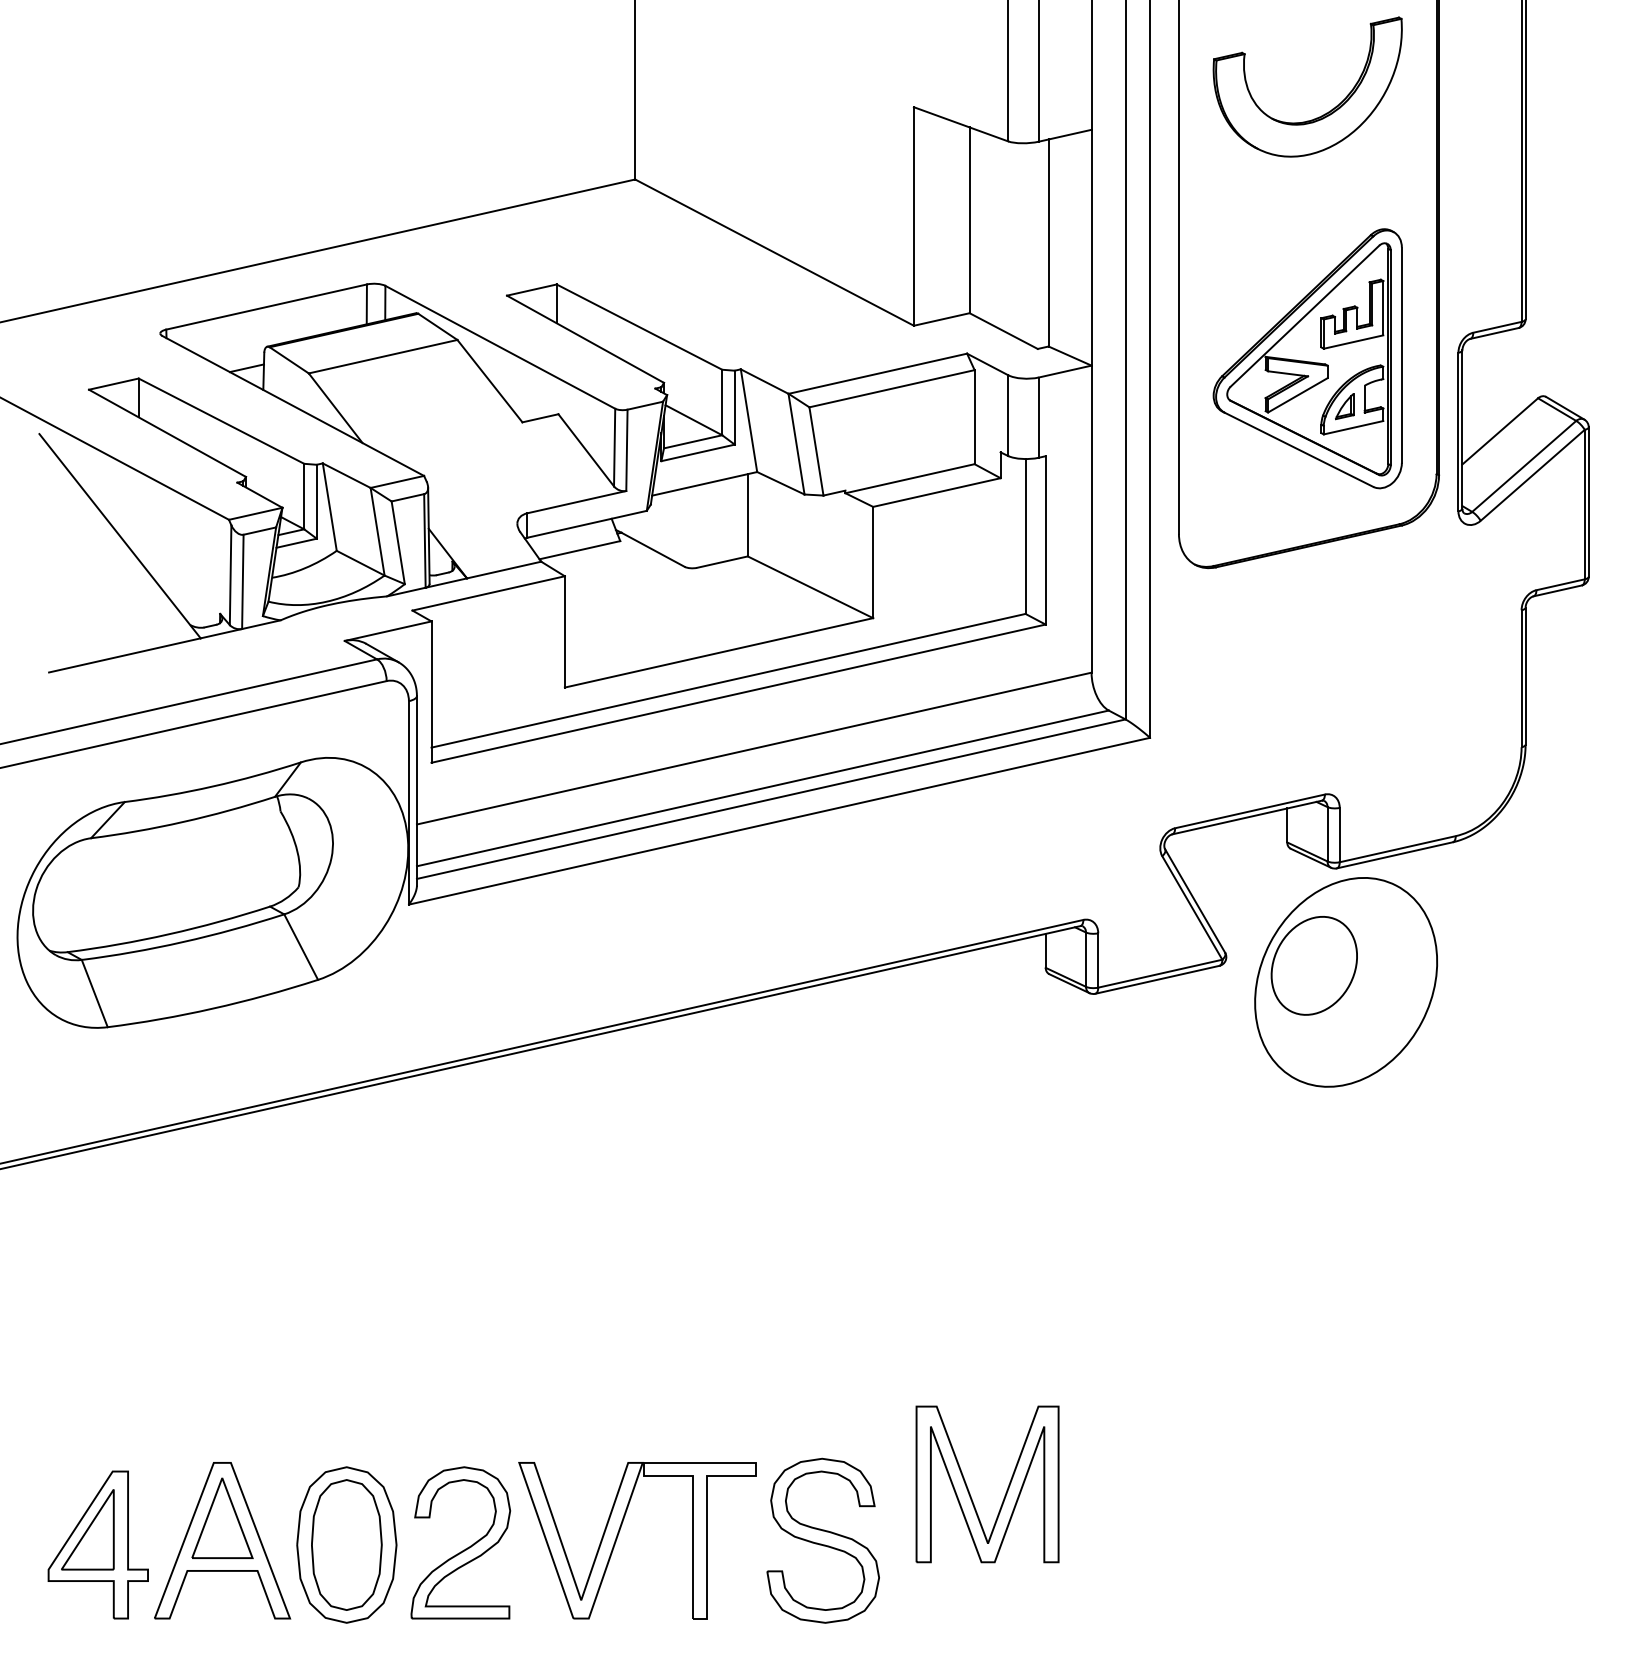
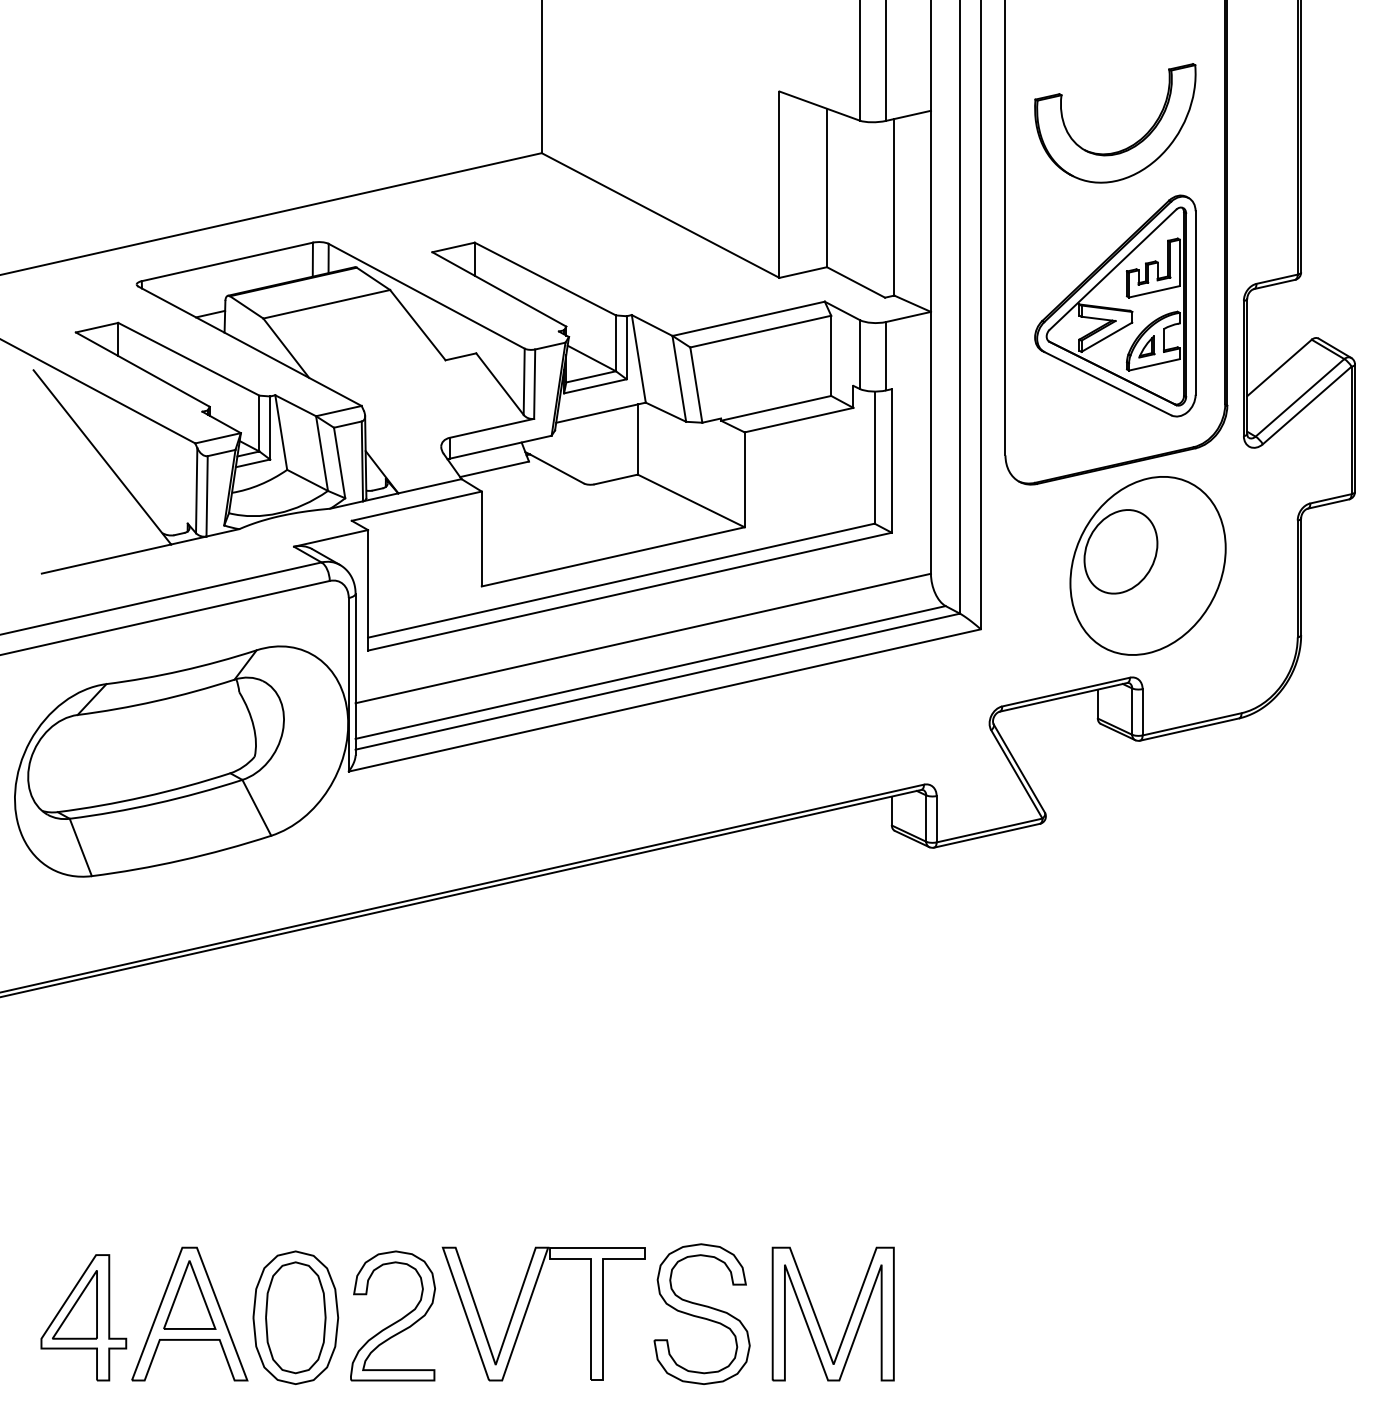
part: (1320, 115) -> (1126, 147), moved
part: (1345, 981) -> (1147, 565), moved
part: (970, 1491) -> (818, 1320), moved

